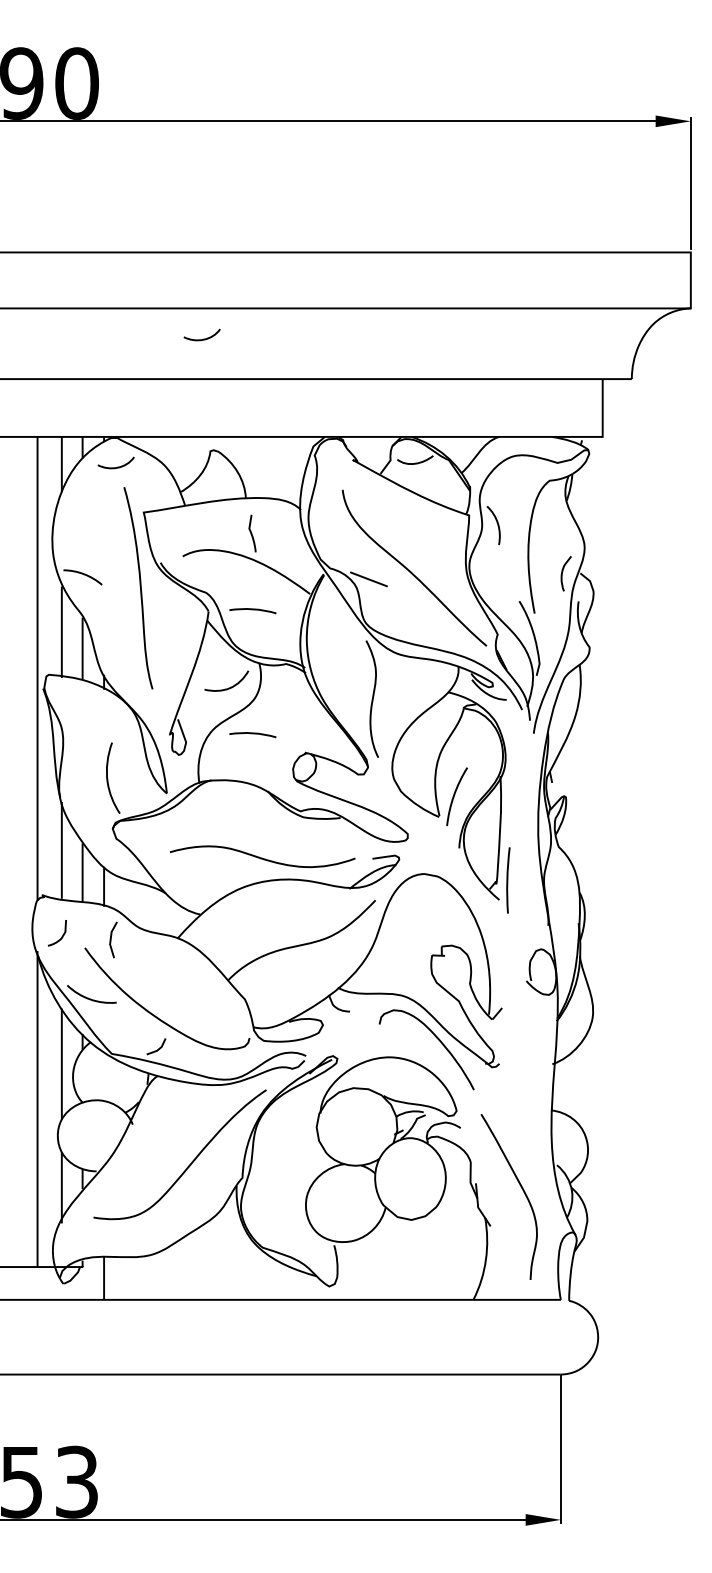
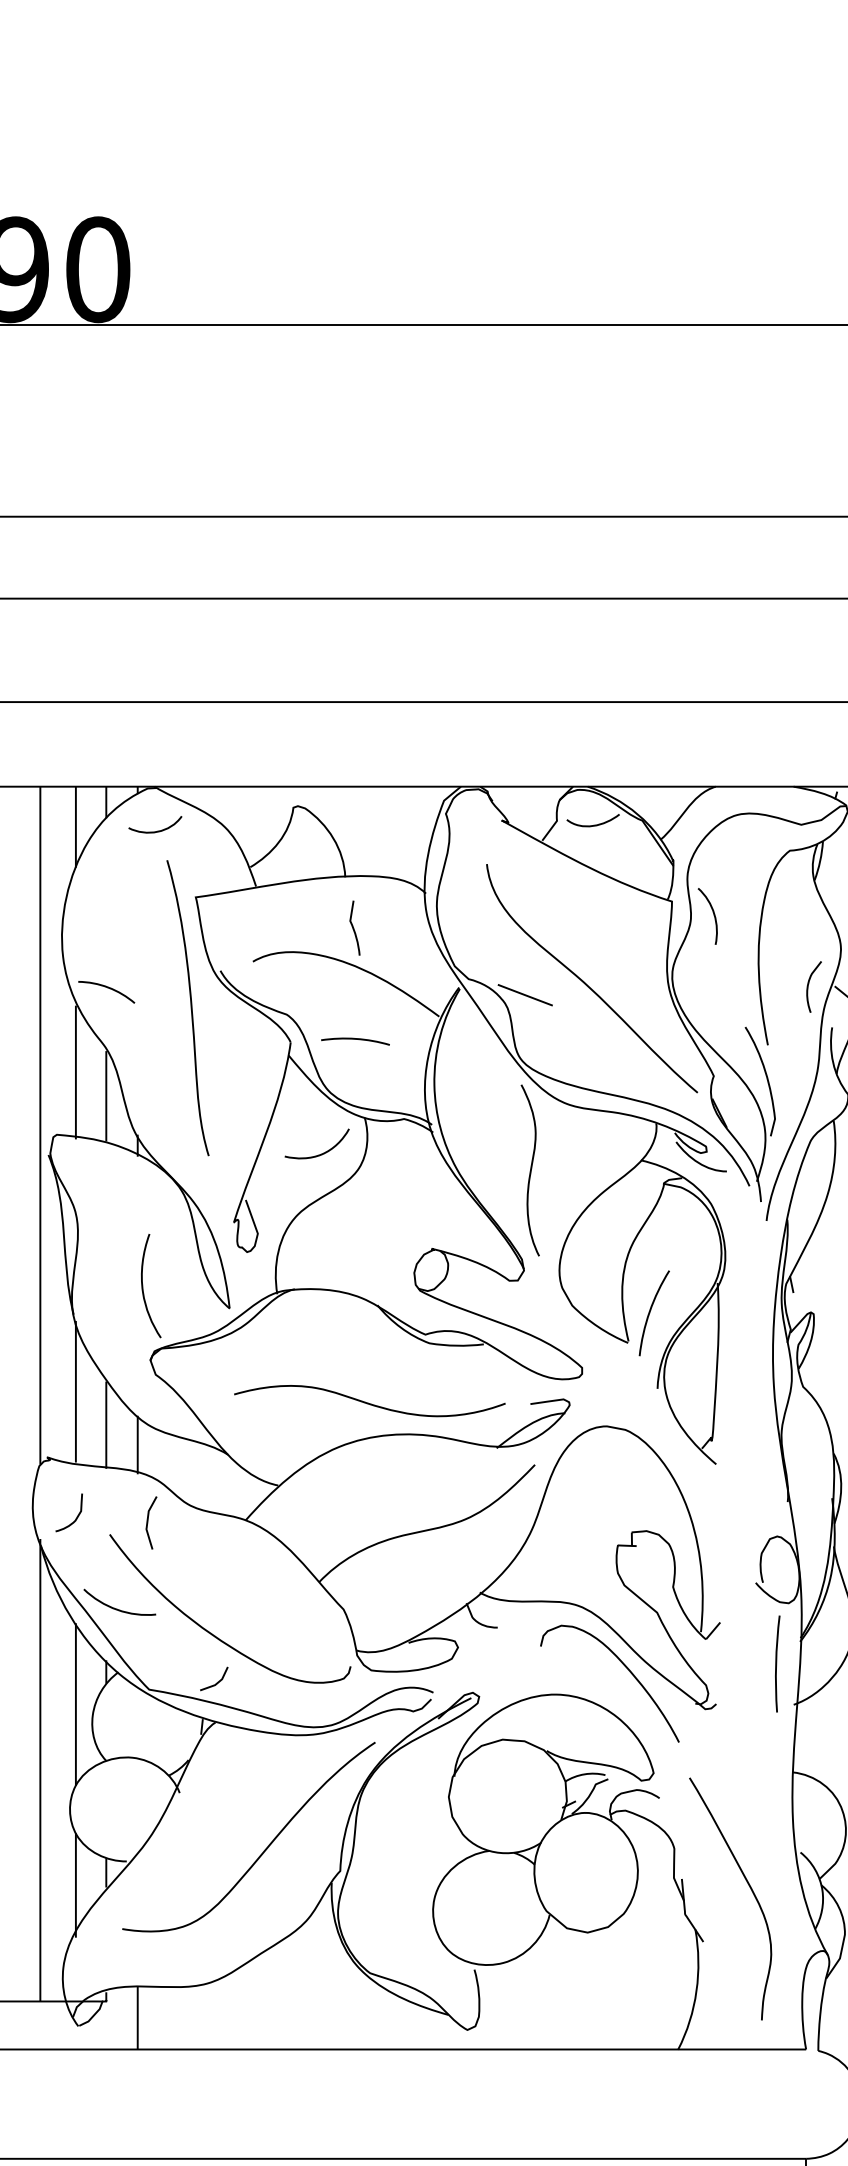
curve: (203, 338) -> (283, 642), removed
curve: (252, 734) -> (354, 1222), removed
line: (508, 880) -> (777, 1664), moved

